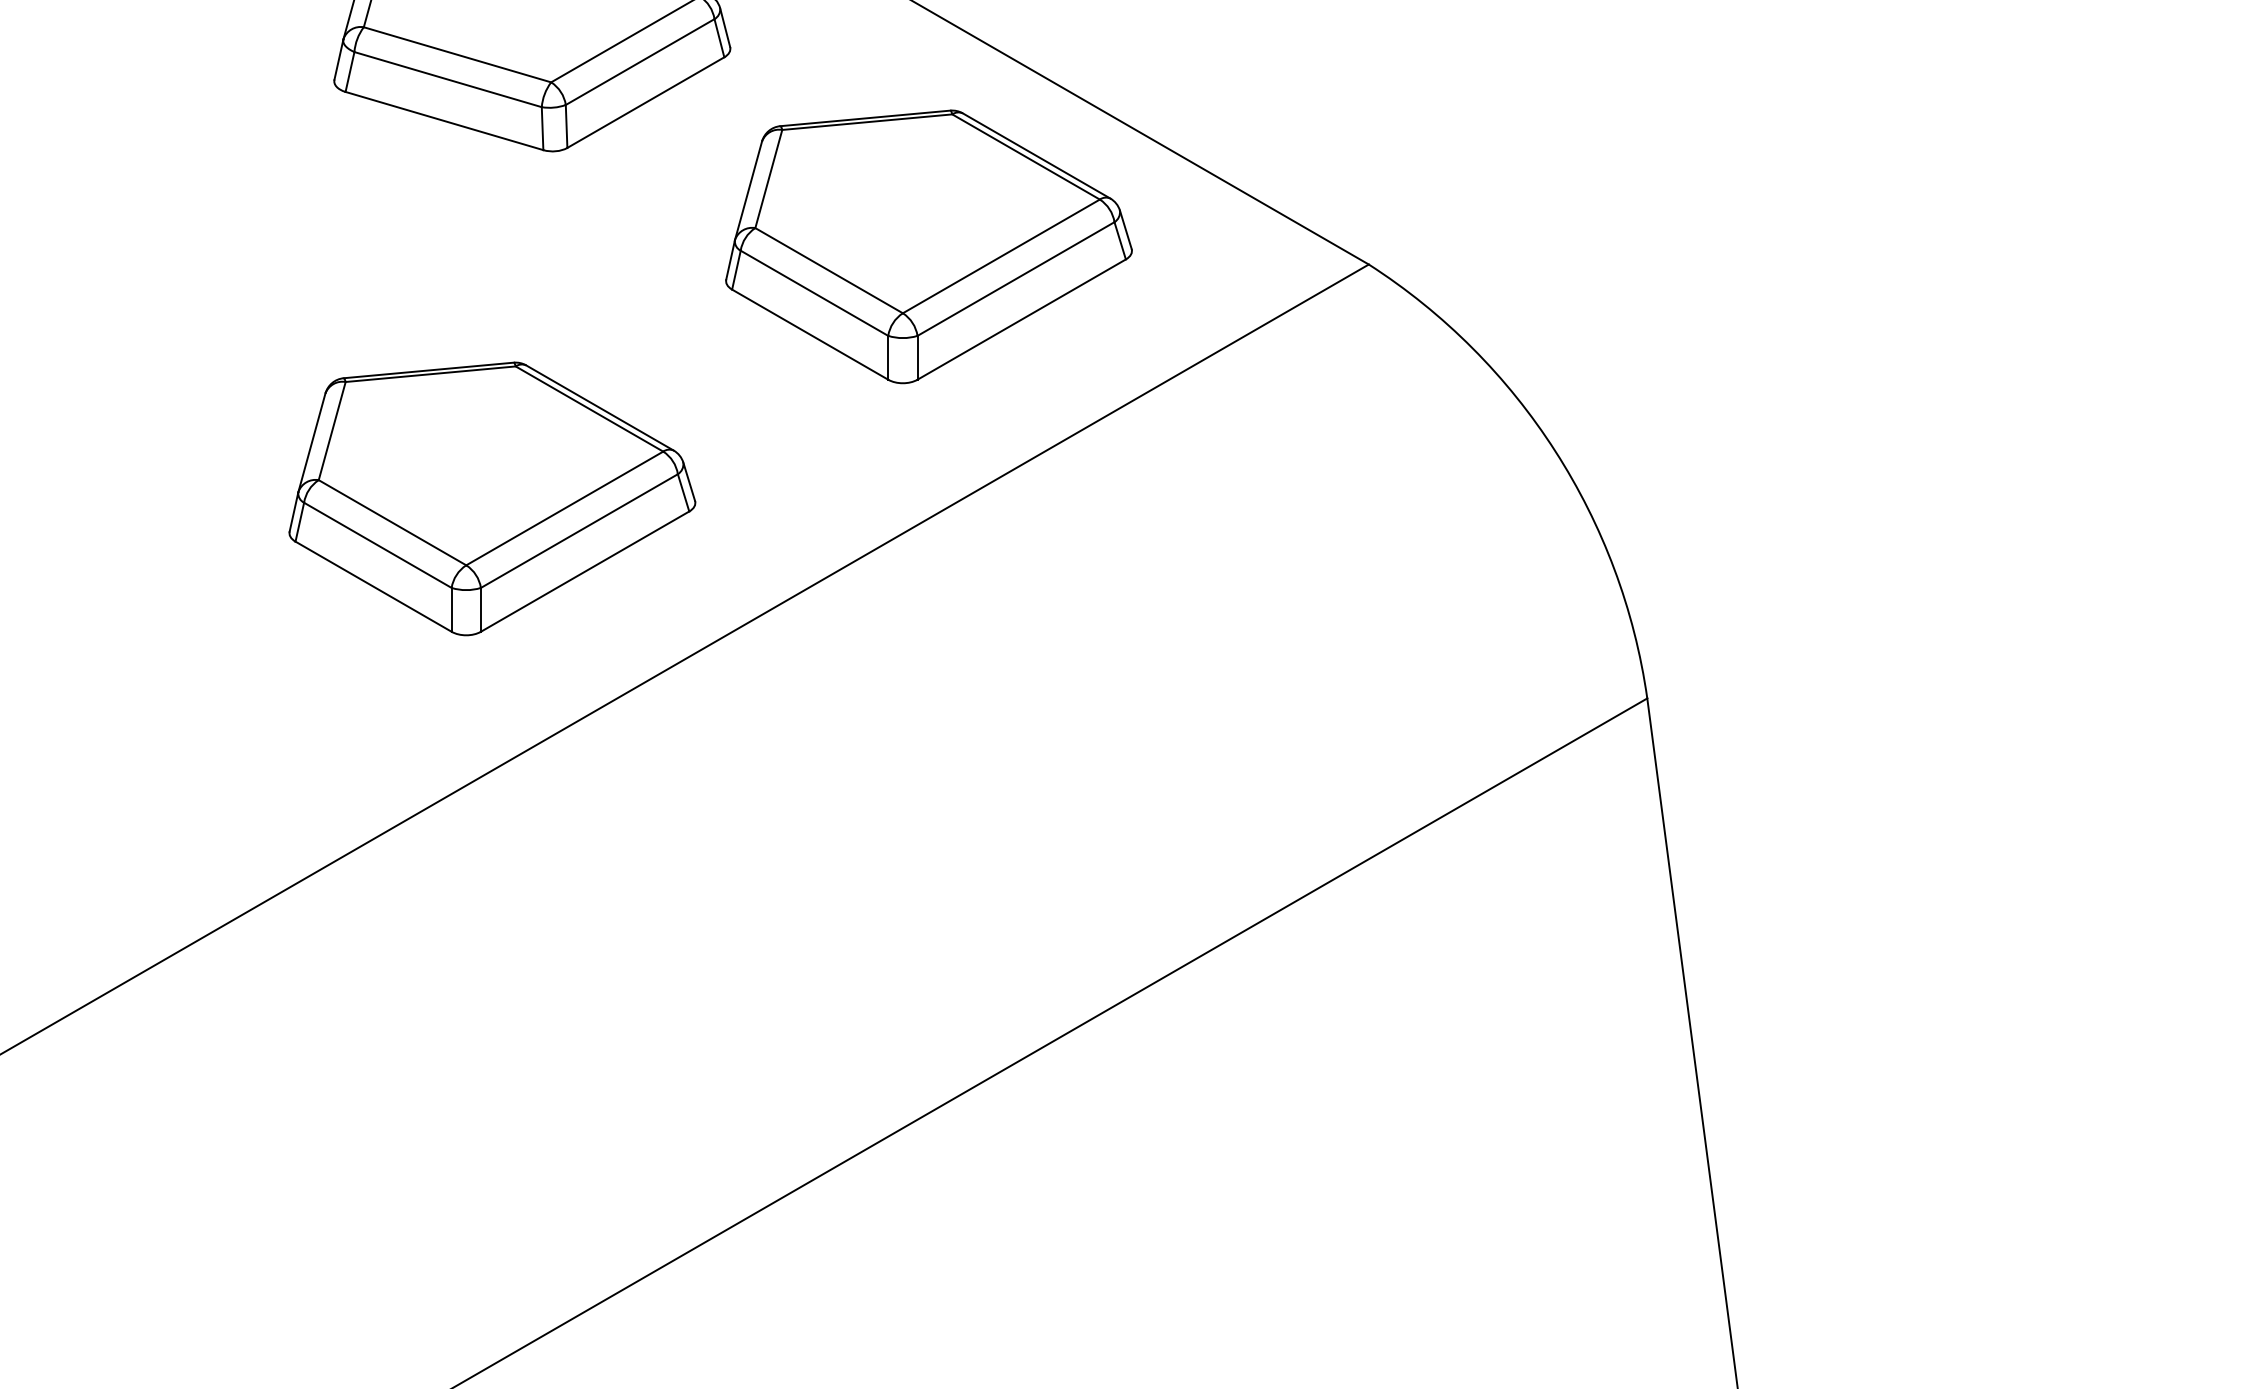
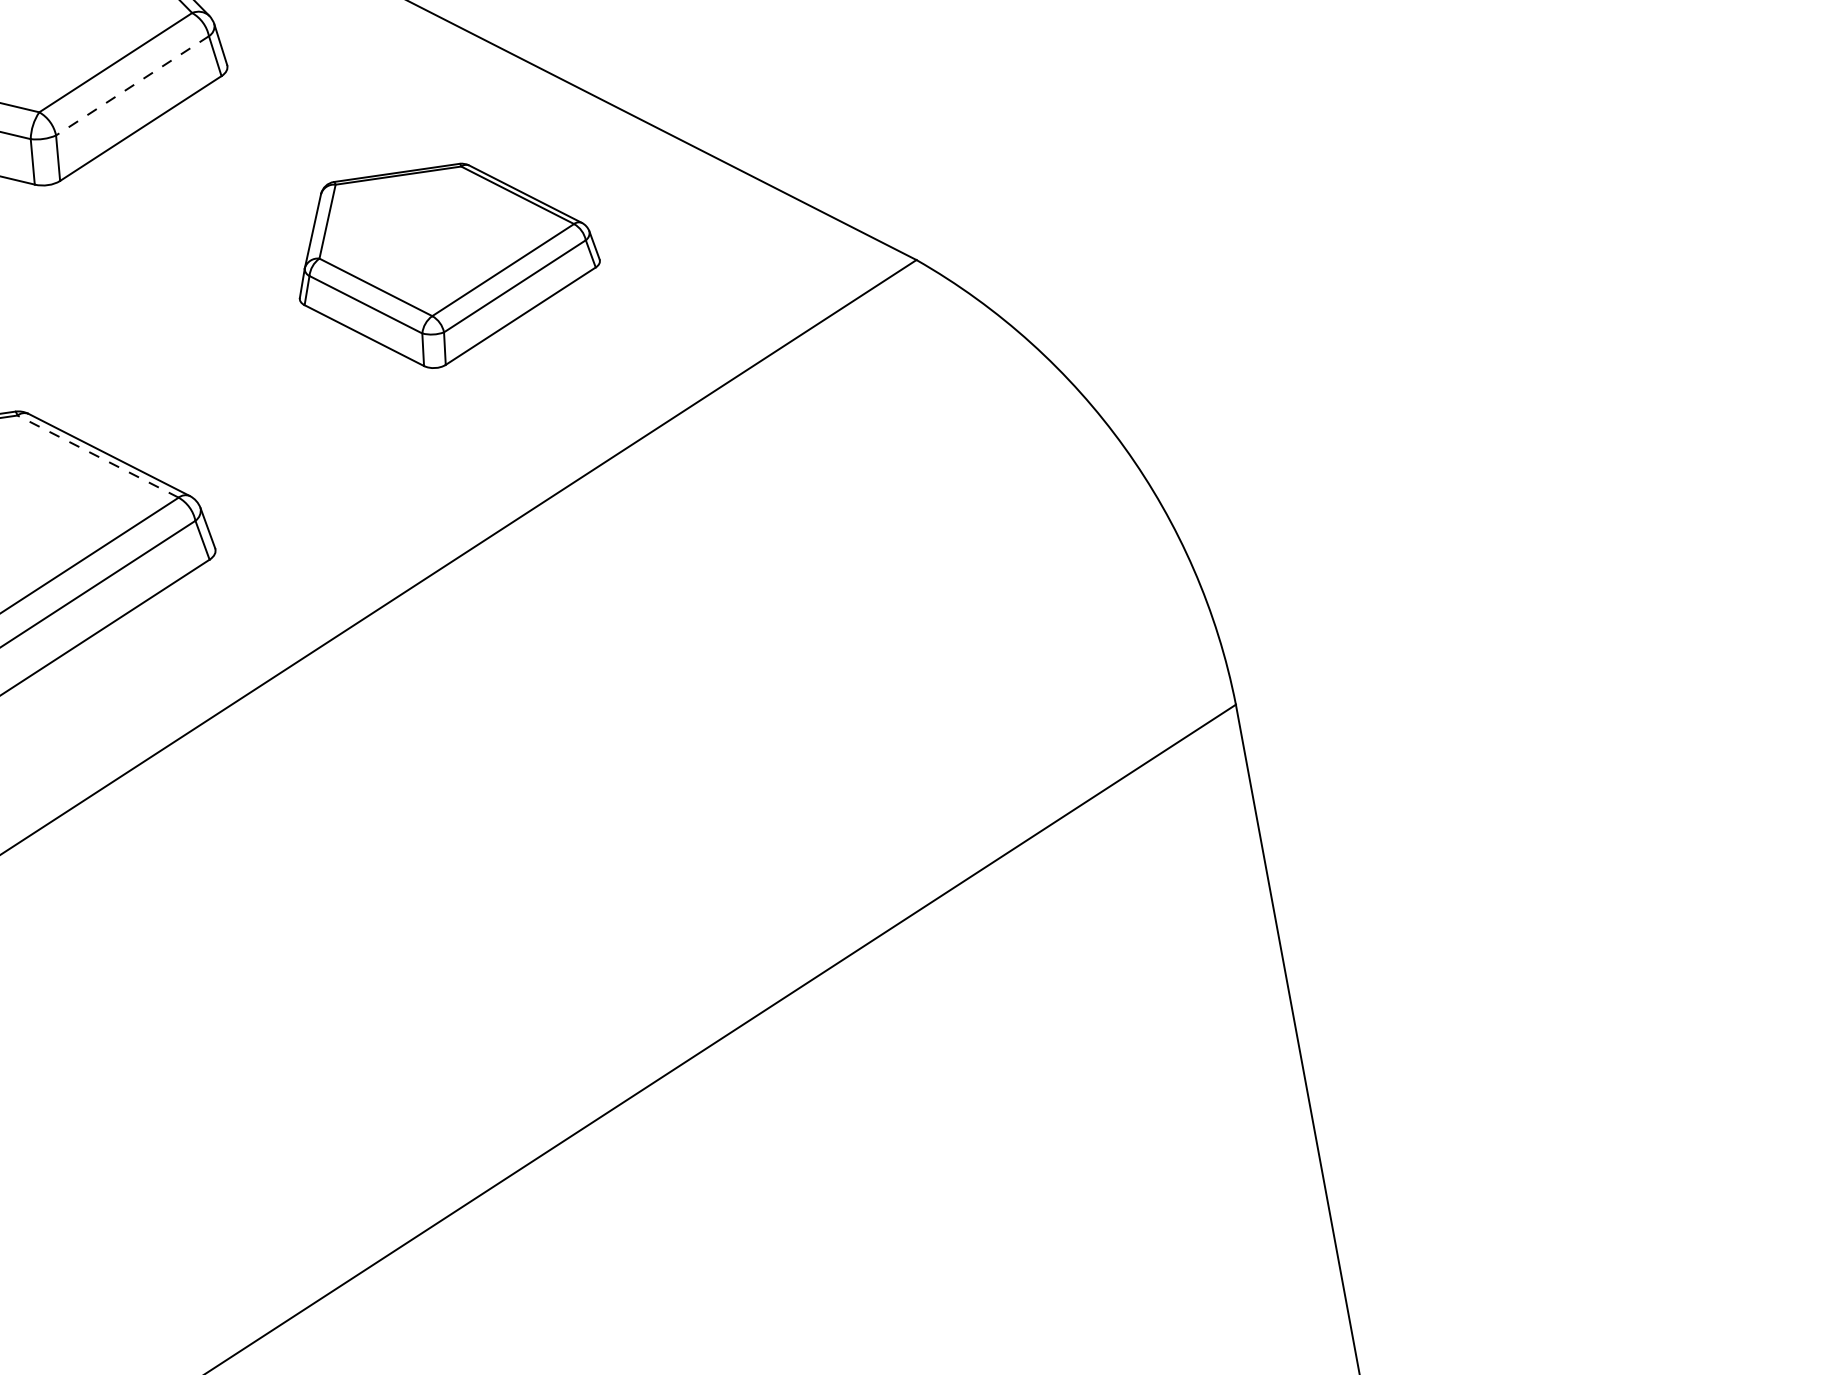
line: (640, 62) -> (132, 86), solid -> dashed
part: (928, 246) -> (448, 265), size x0.7
line: (589, 408) -> (98, 456), solid -> dashed

